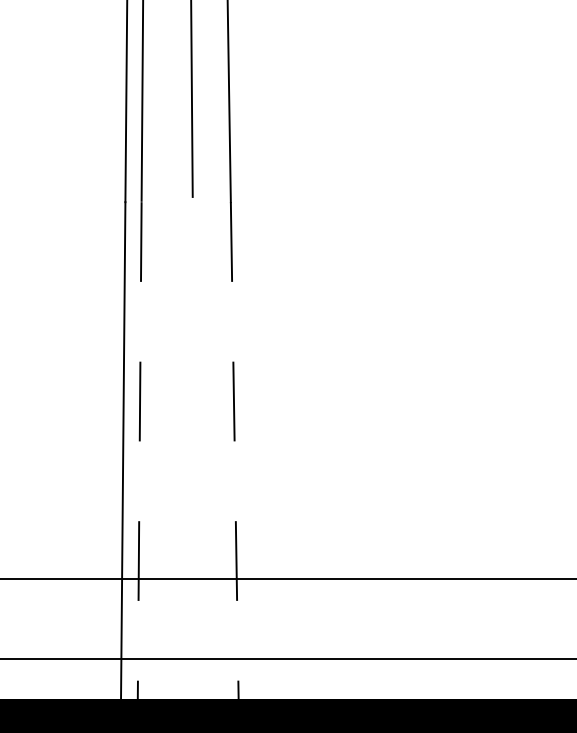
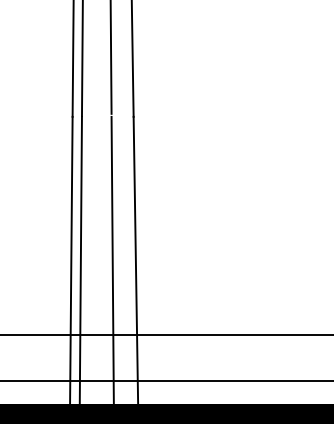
line: (234, 458) -> (135, 265), dashed -> solid
line: (194, 460) -> (112, 266), added
line: (139, 464) -> (80, 268), dashed -> solid

